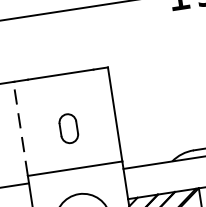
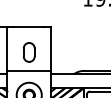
line: (20, 129) -> (7, 49), dashed -> solid
part: (67, 129) -> (28, 52), size x1.43

